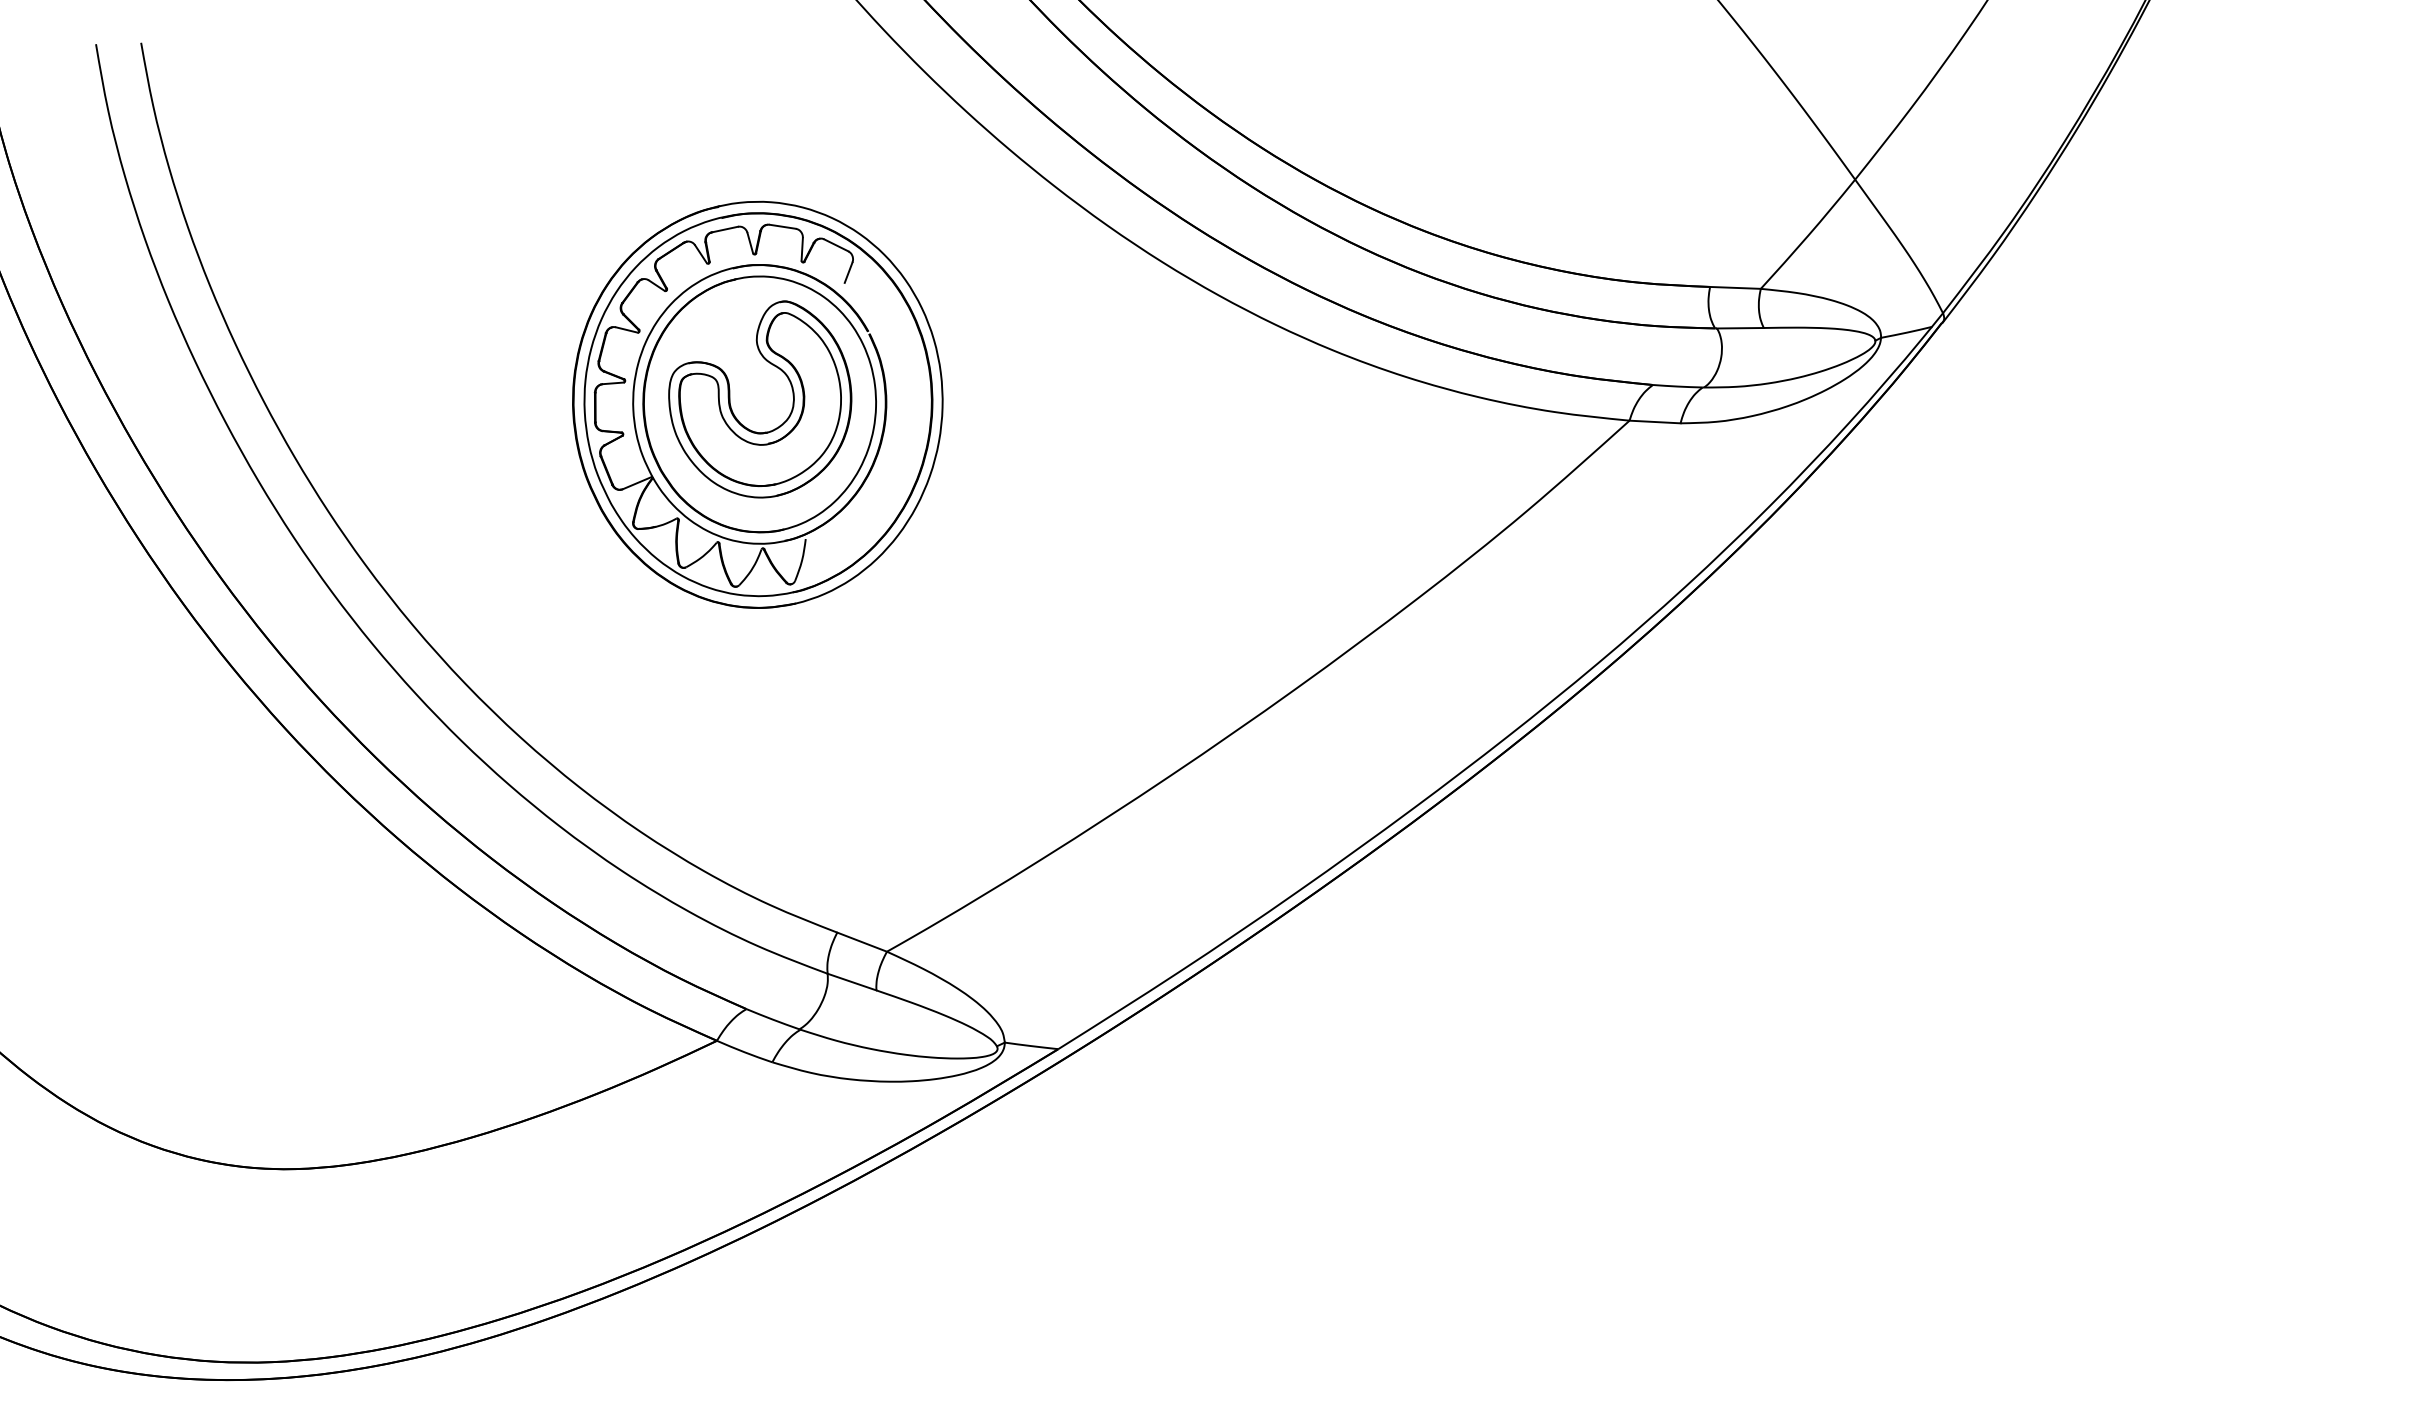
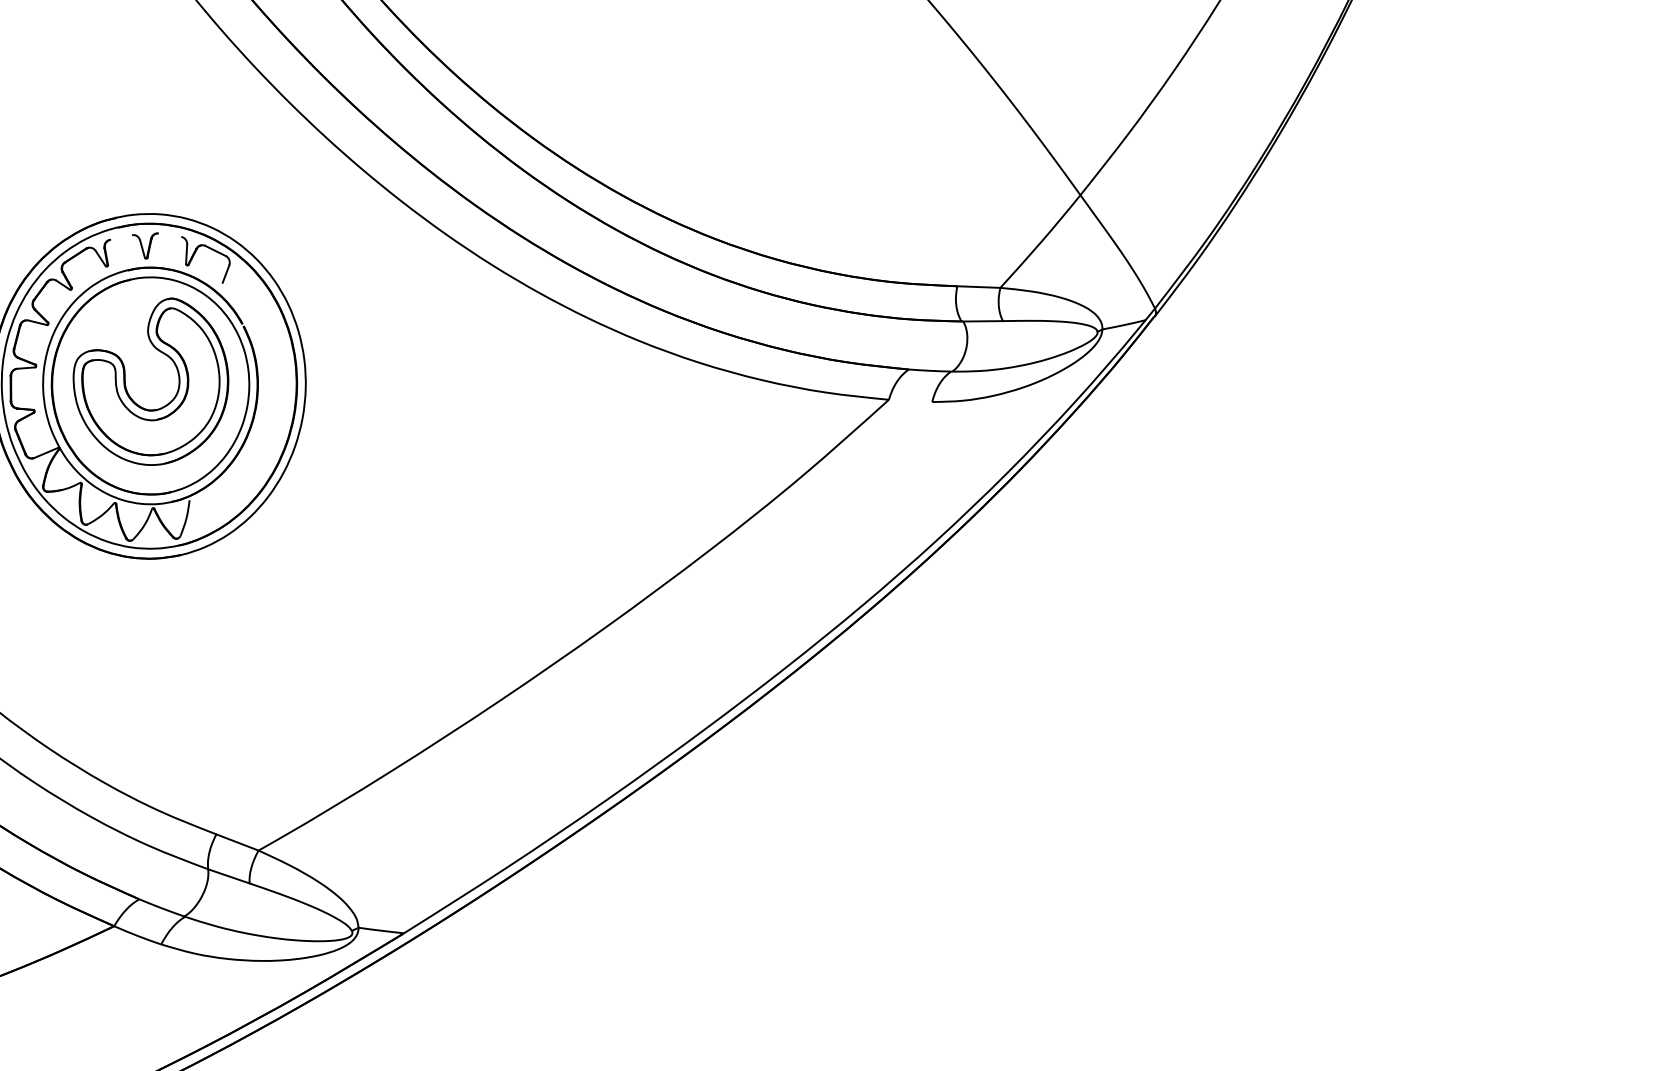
line: (782, 226) -> (169, 234), removed
line: (725, 229) -> (121, 237), removed
line: (1654, 421) -> (910, 400), removed

